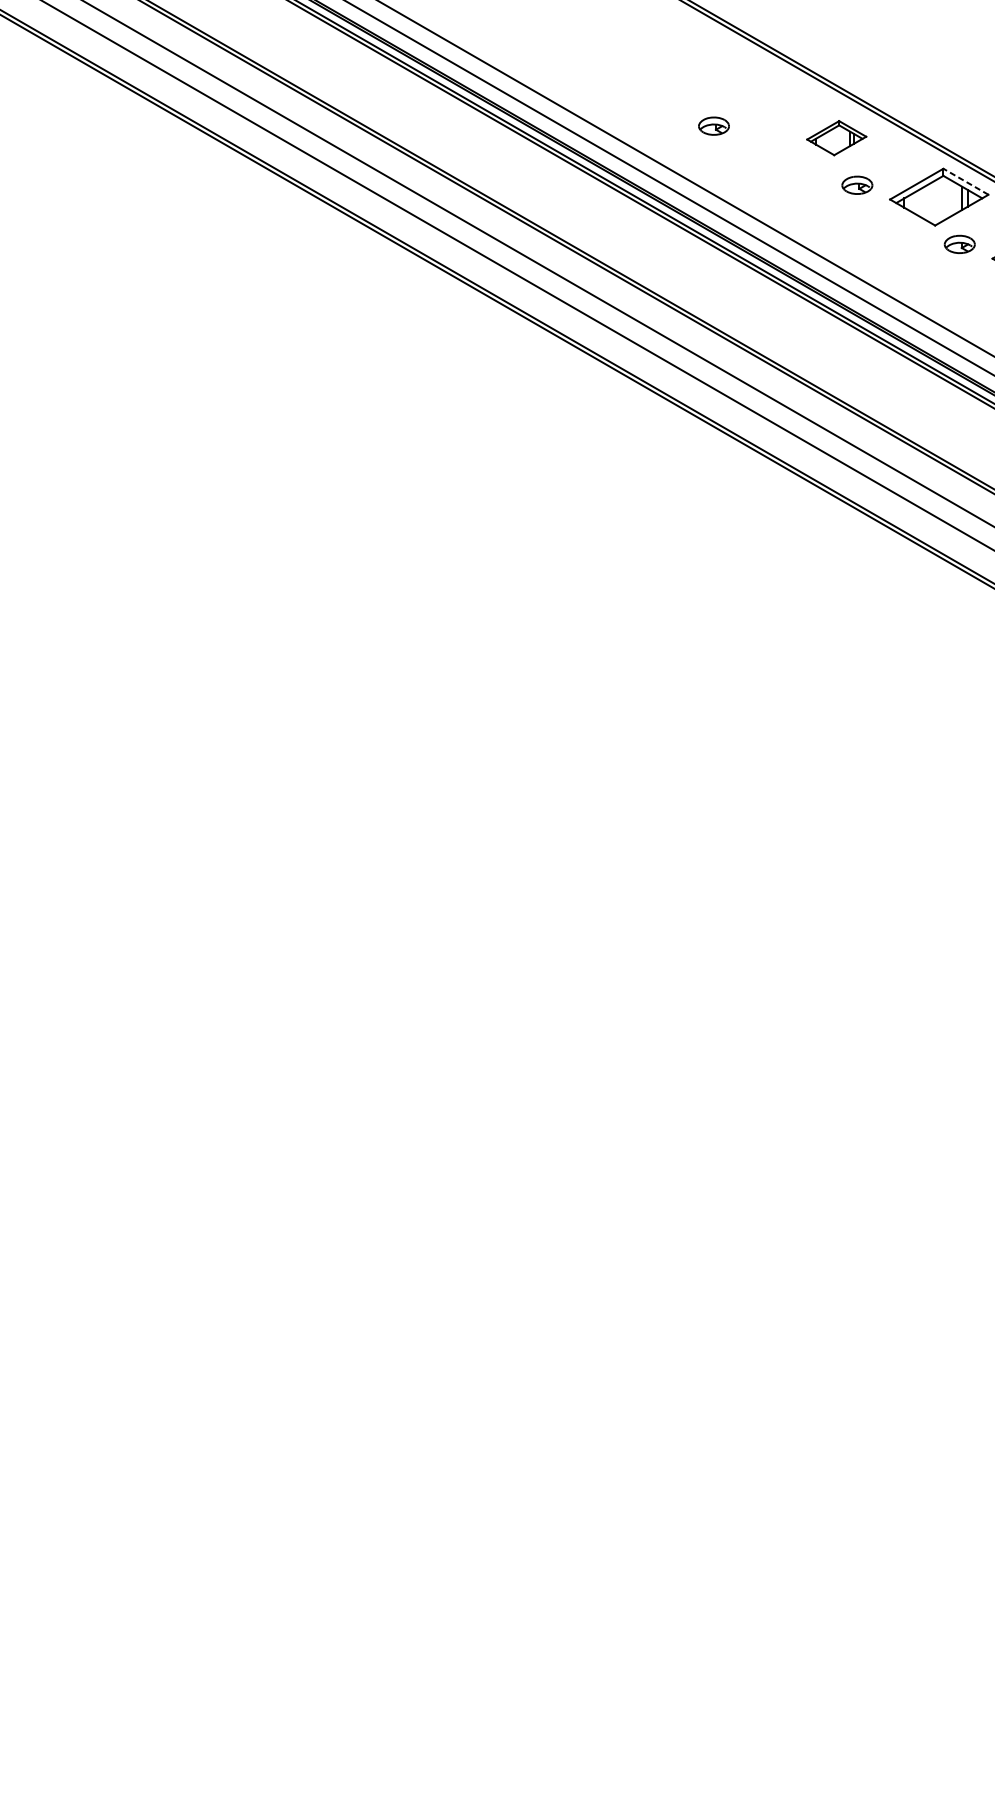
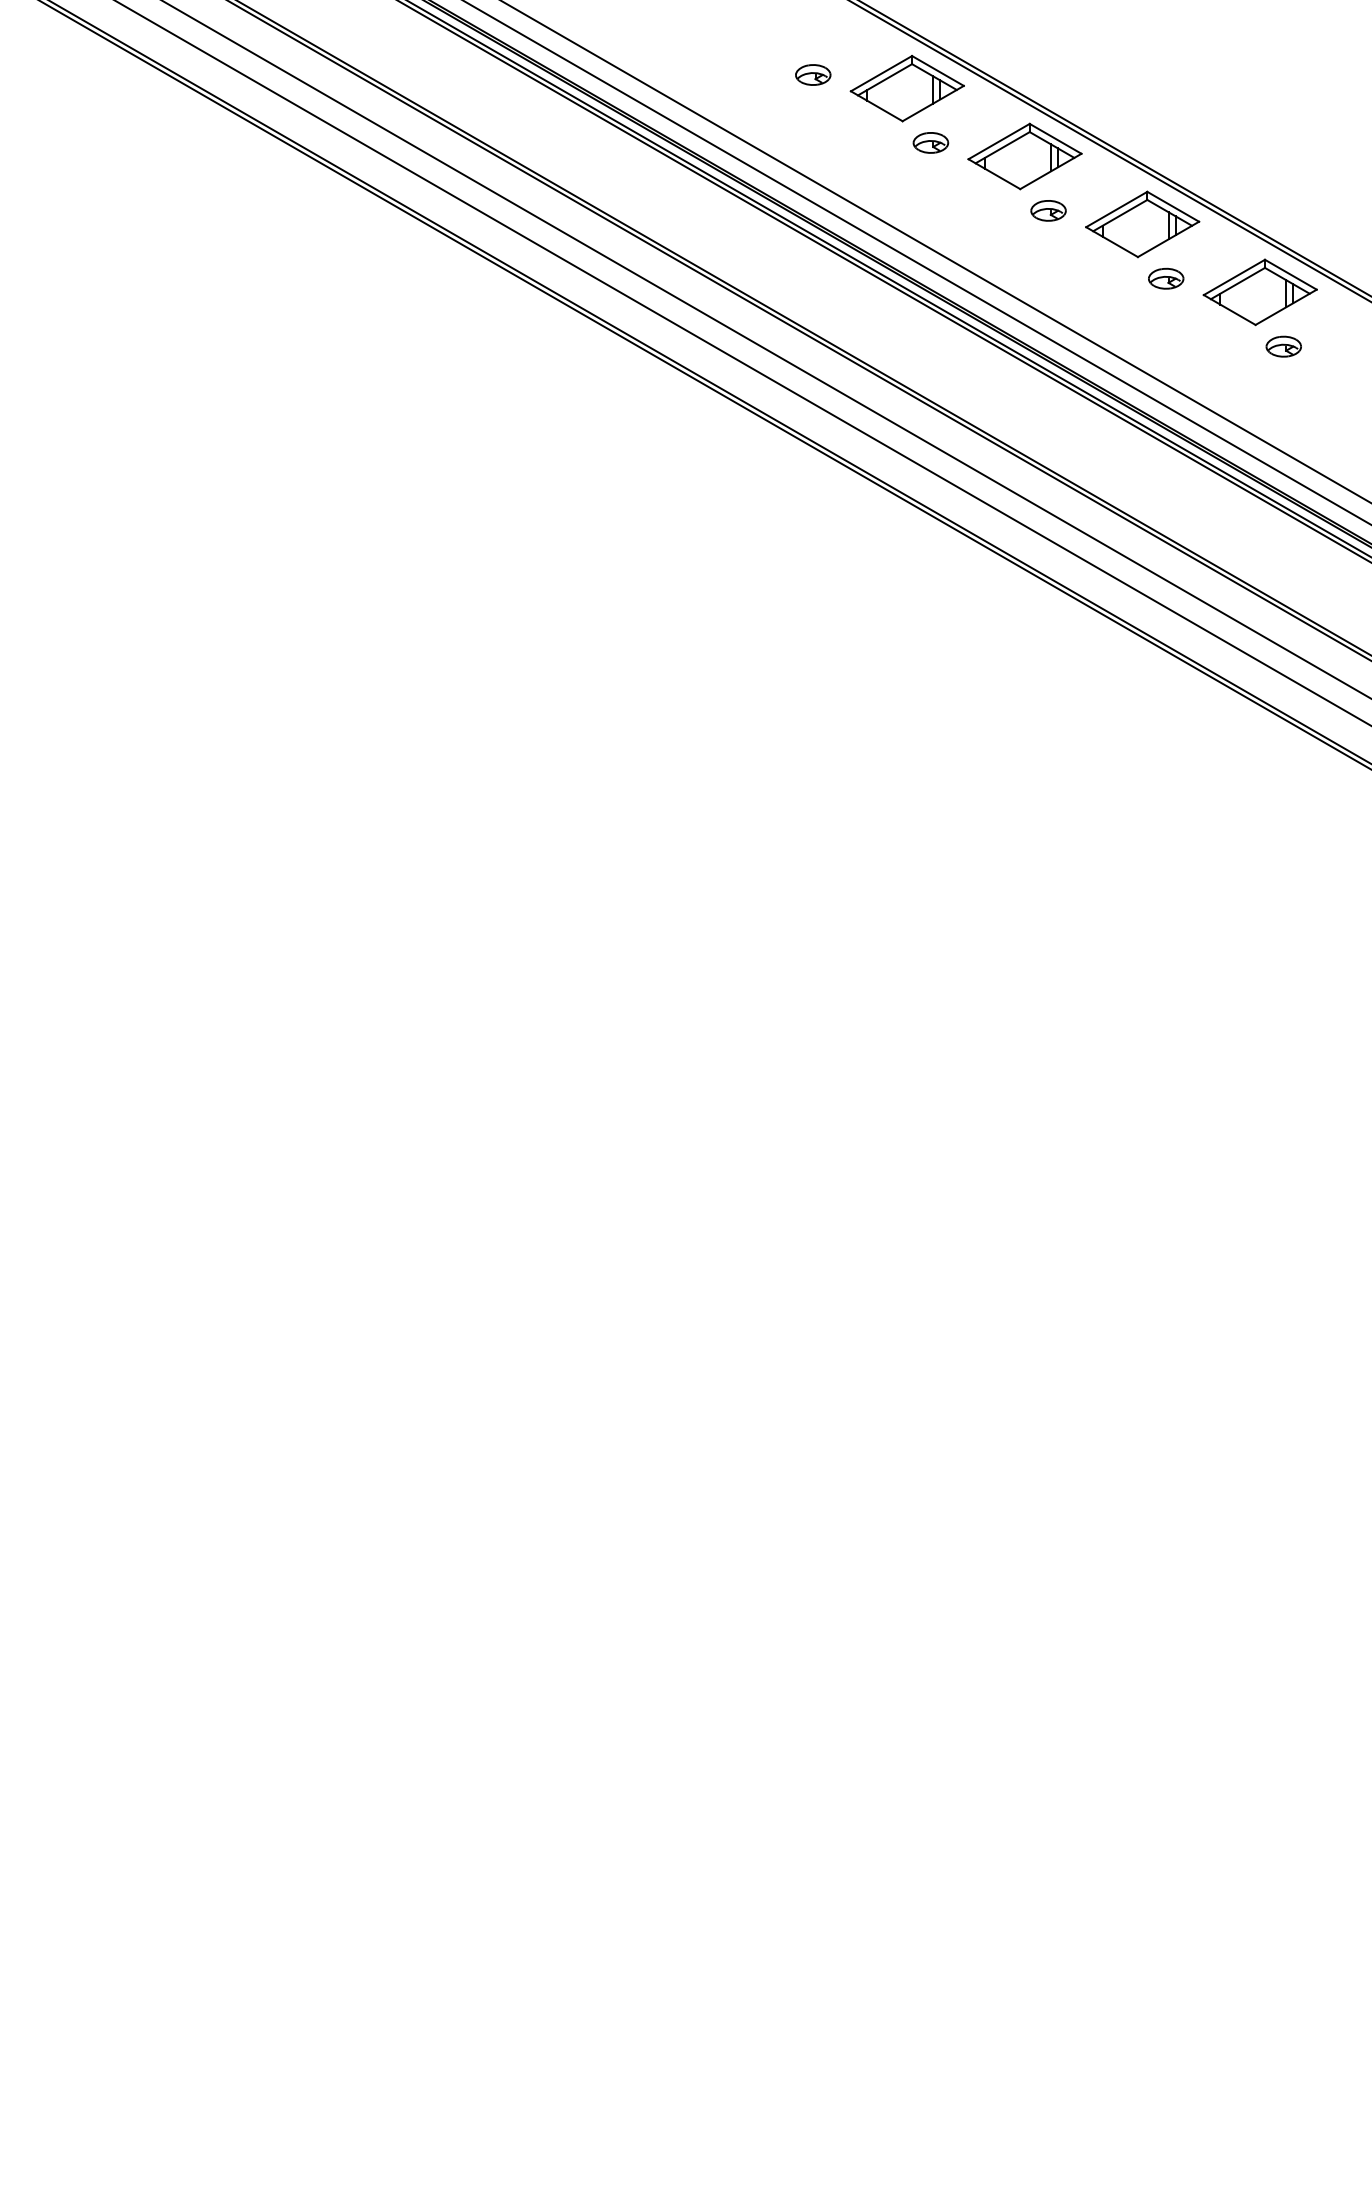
part: (714, 125) -> (813, 74), moved
part: (836, 137) -> (906, 88), size x1.67
line: (965, 181) -> (1055, 138), dashed -> solid

